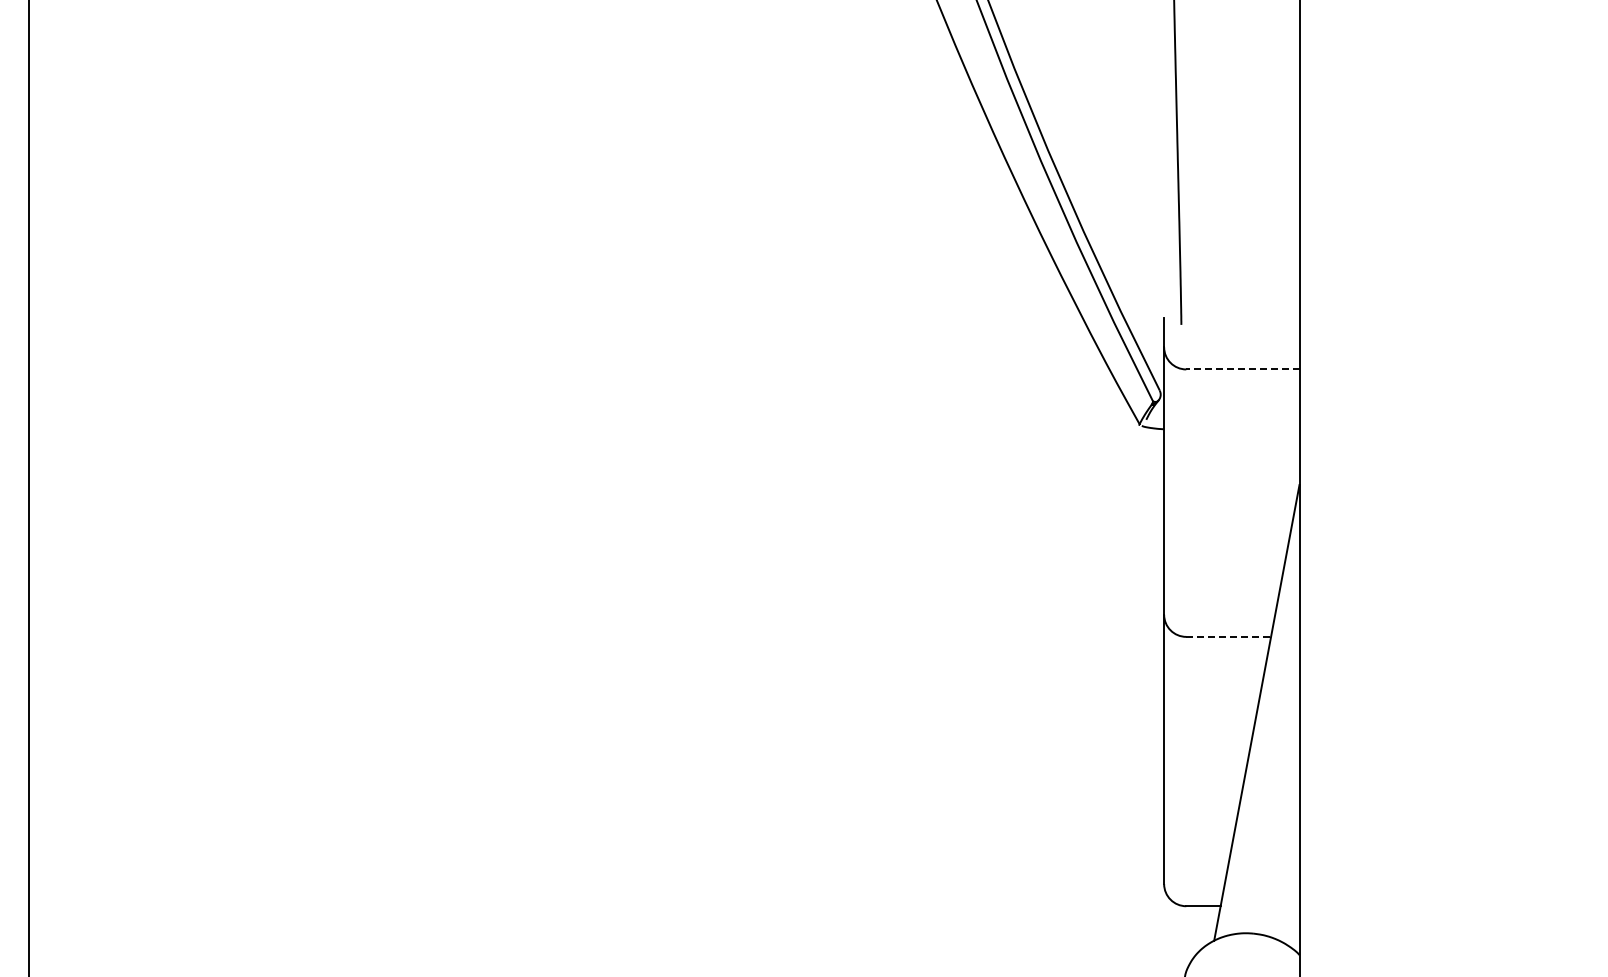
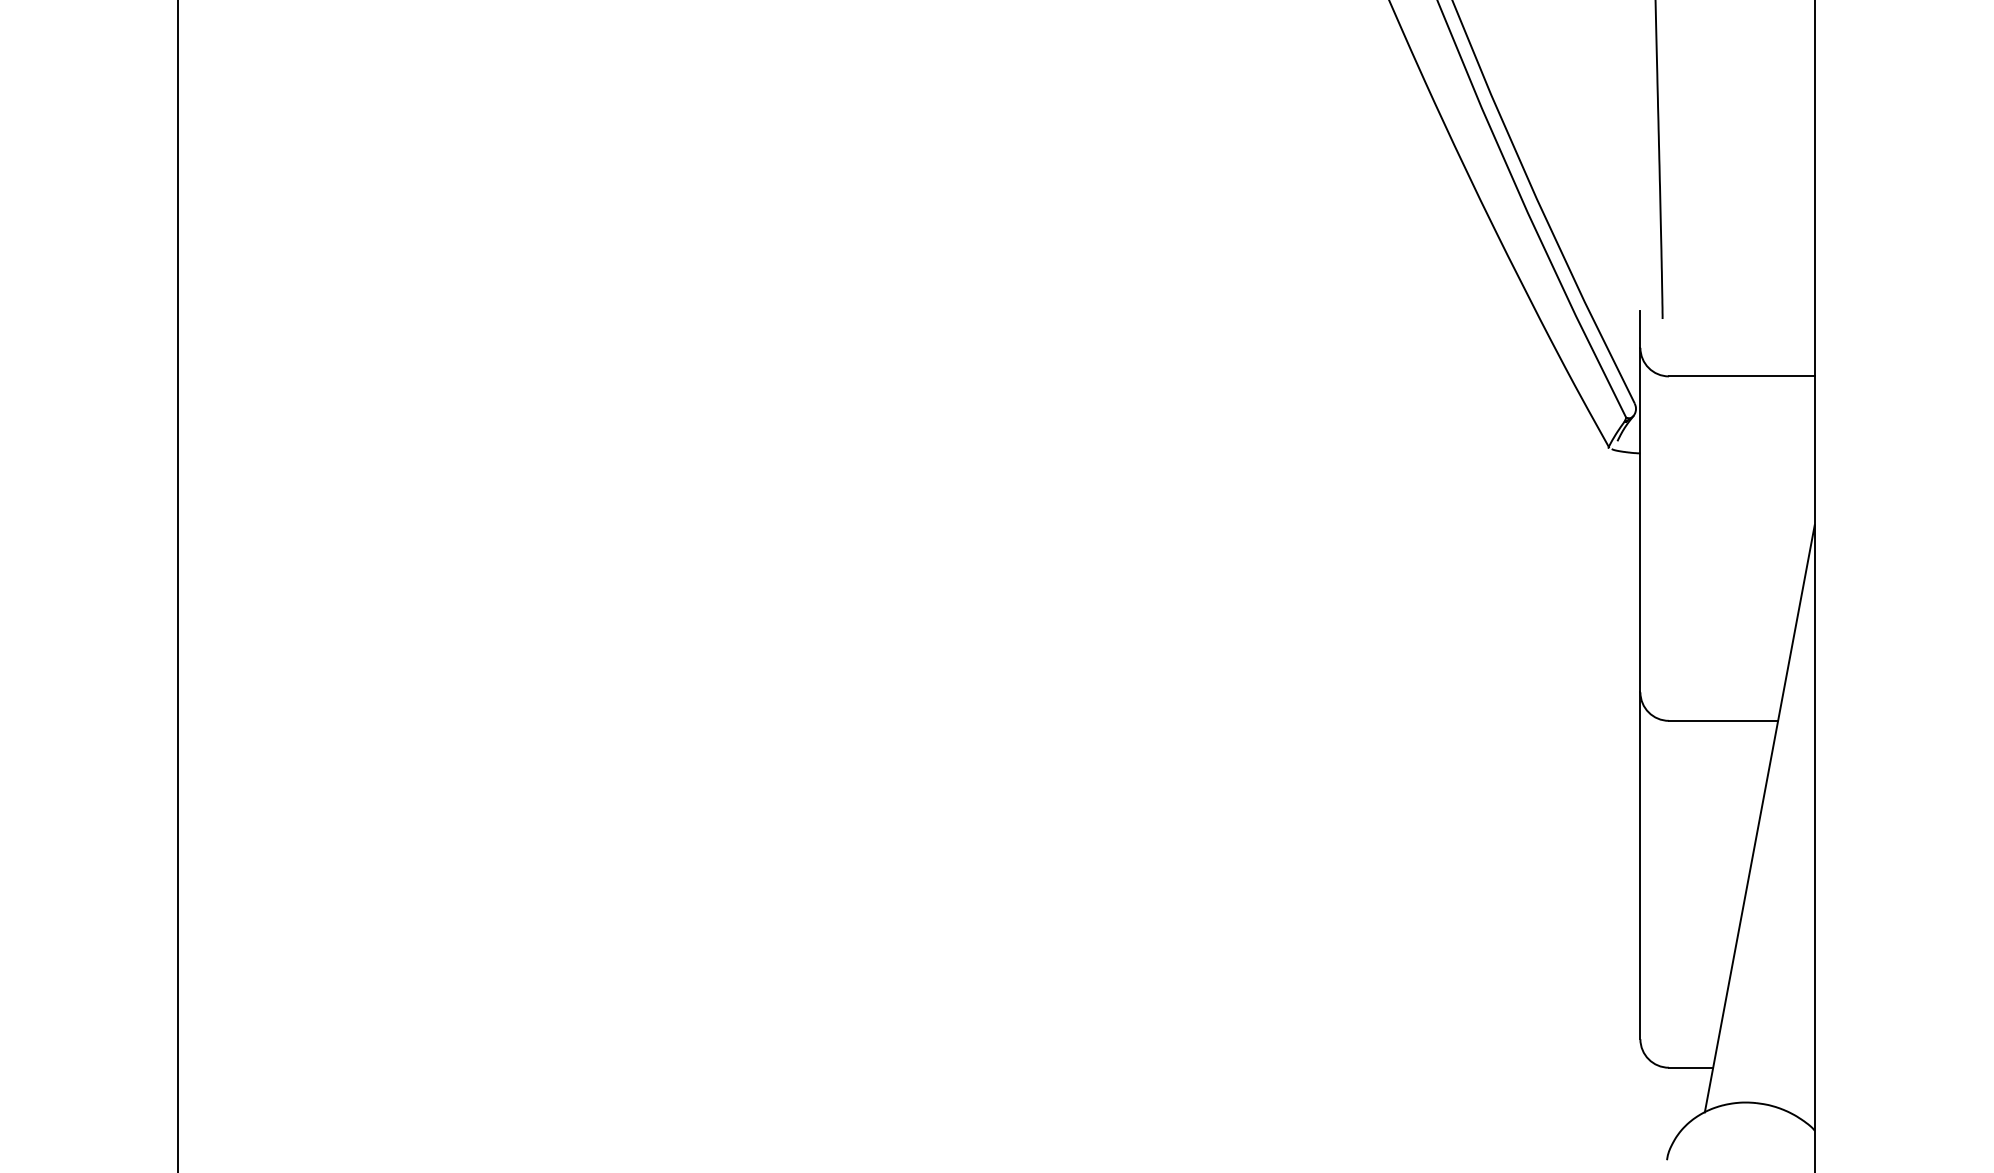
line: (1242, 369) -> (1741, 376), dashed -> solid
line: (1229, 636) -> (1724, 720), dashed -> solid

